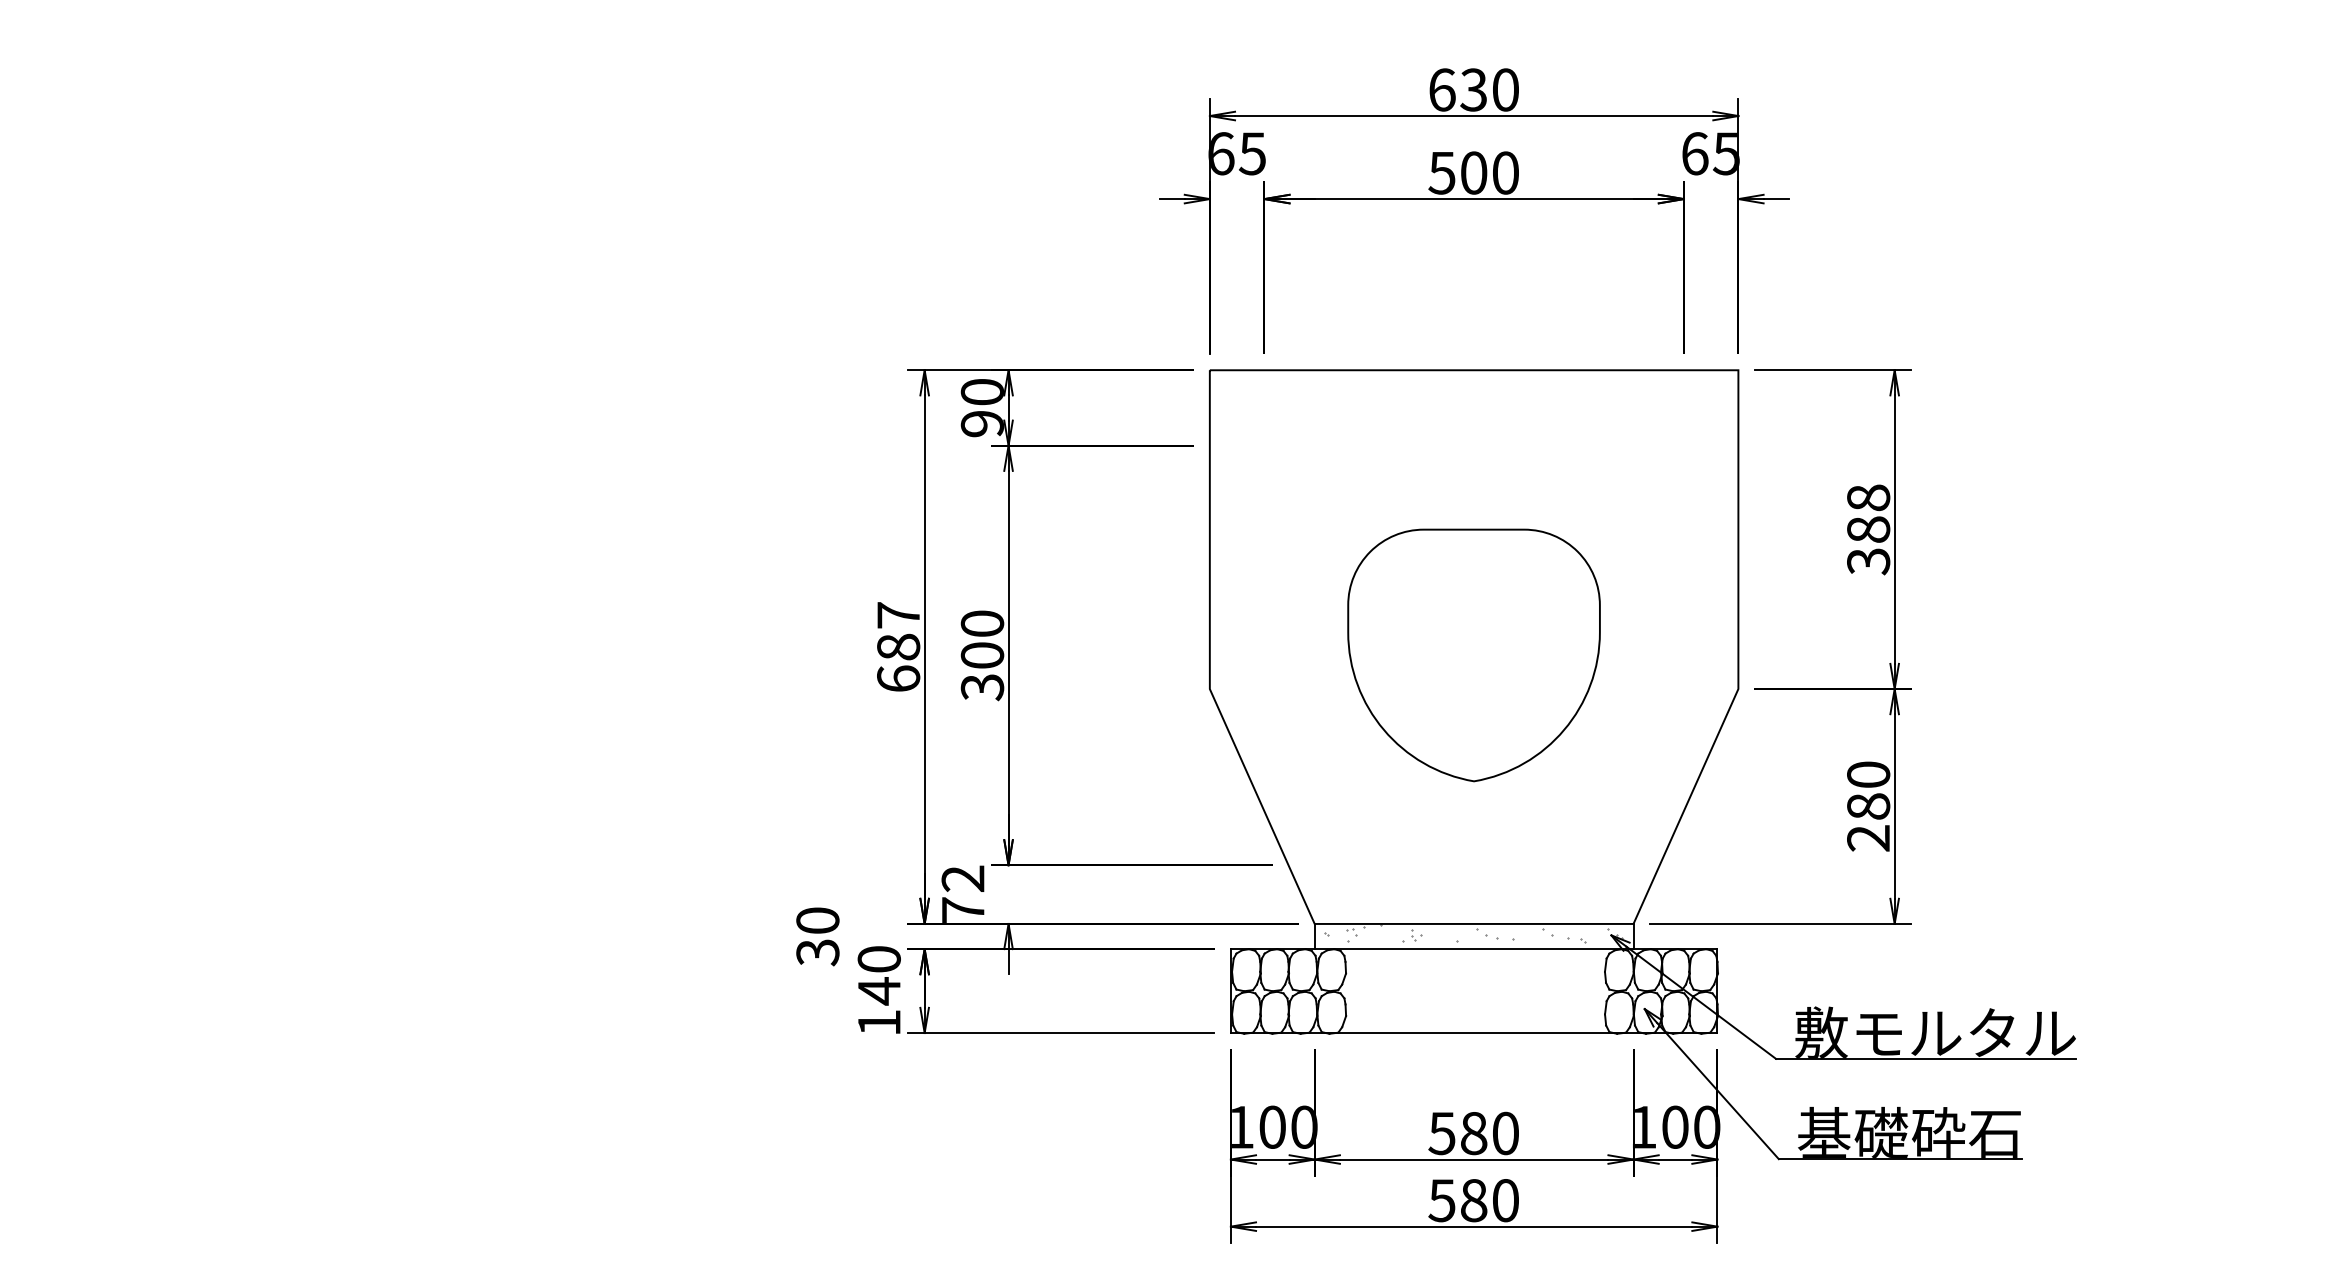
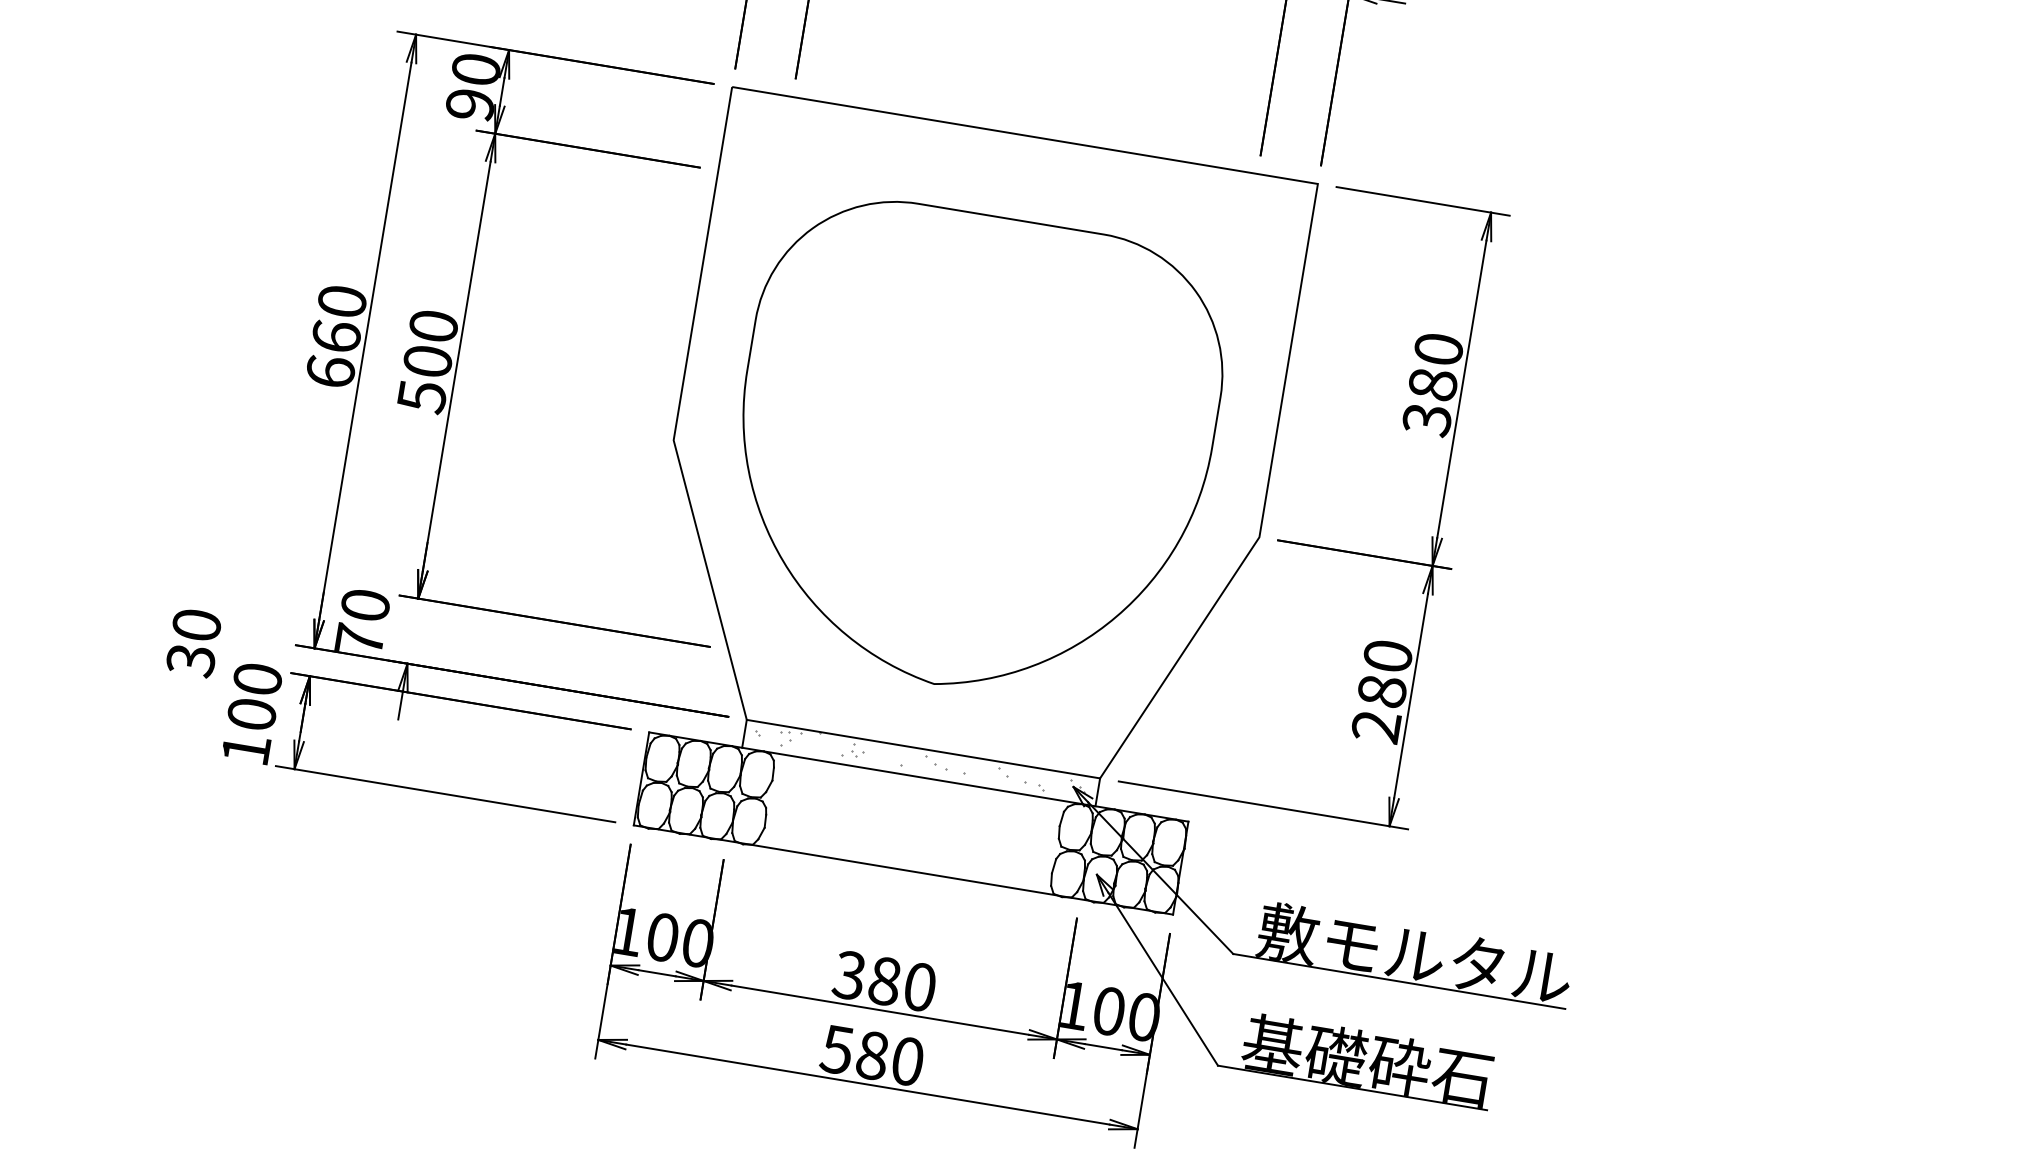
text: (1868, 497) -> (1438, 348), 388 -> 380
text: (898, 631) -> (339, 319), 687 -> 660
part: (1473, 655) -> (972, 451), size x1.67
text: (981, 687) -> (420, 396), 300 -> 500
text: (962, 878) -> (364, 604), 72 -> 70
text: (878, 991) -> (250, 714), 140 -> 100
text: (1441, 1132) -> (849, 974), 580 -> 380

